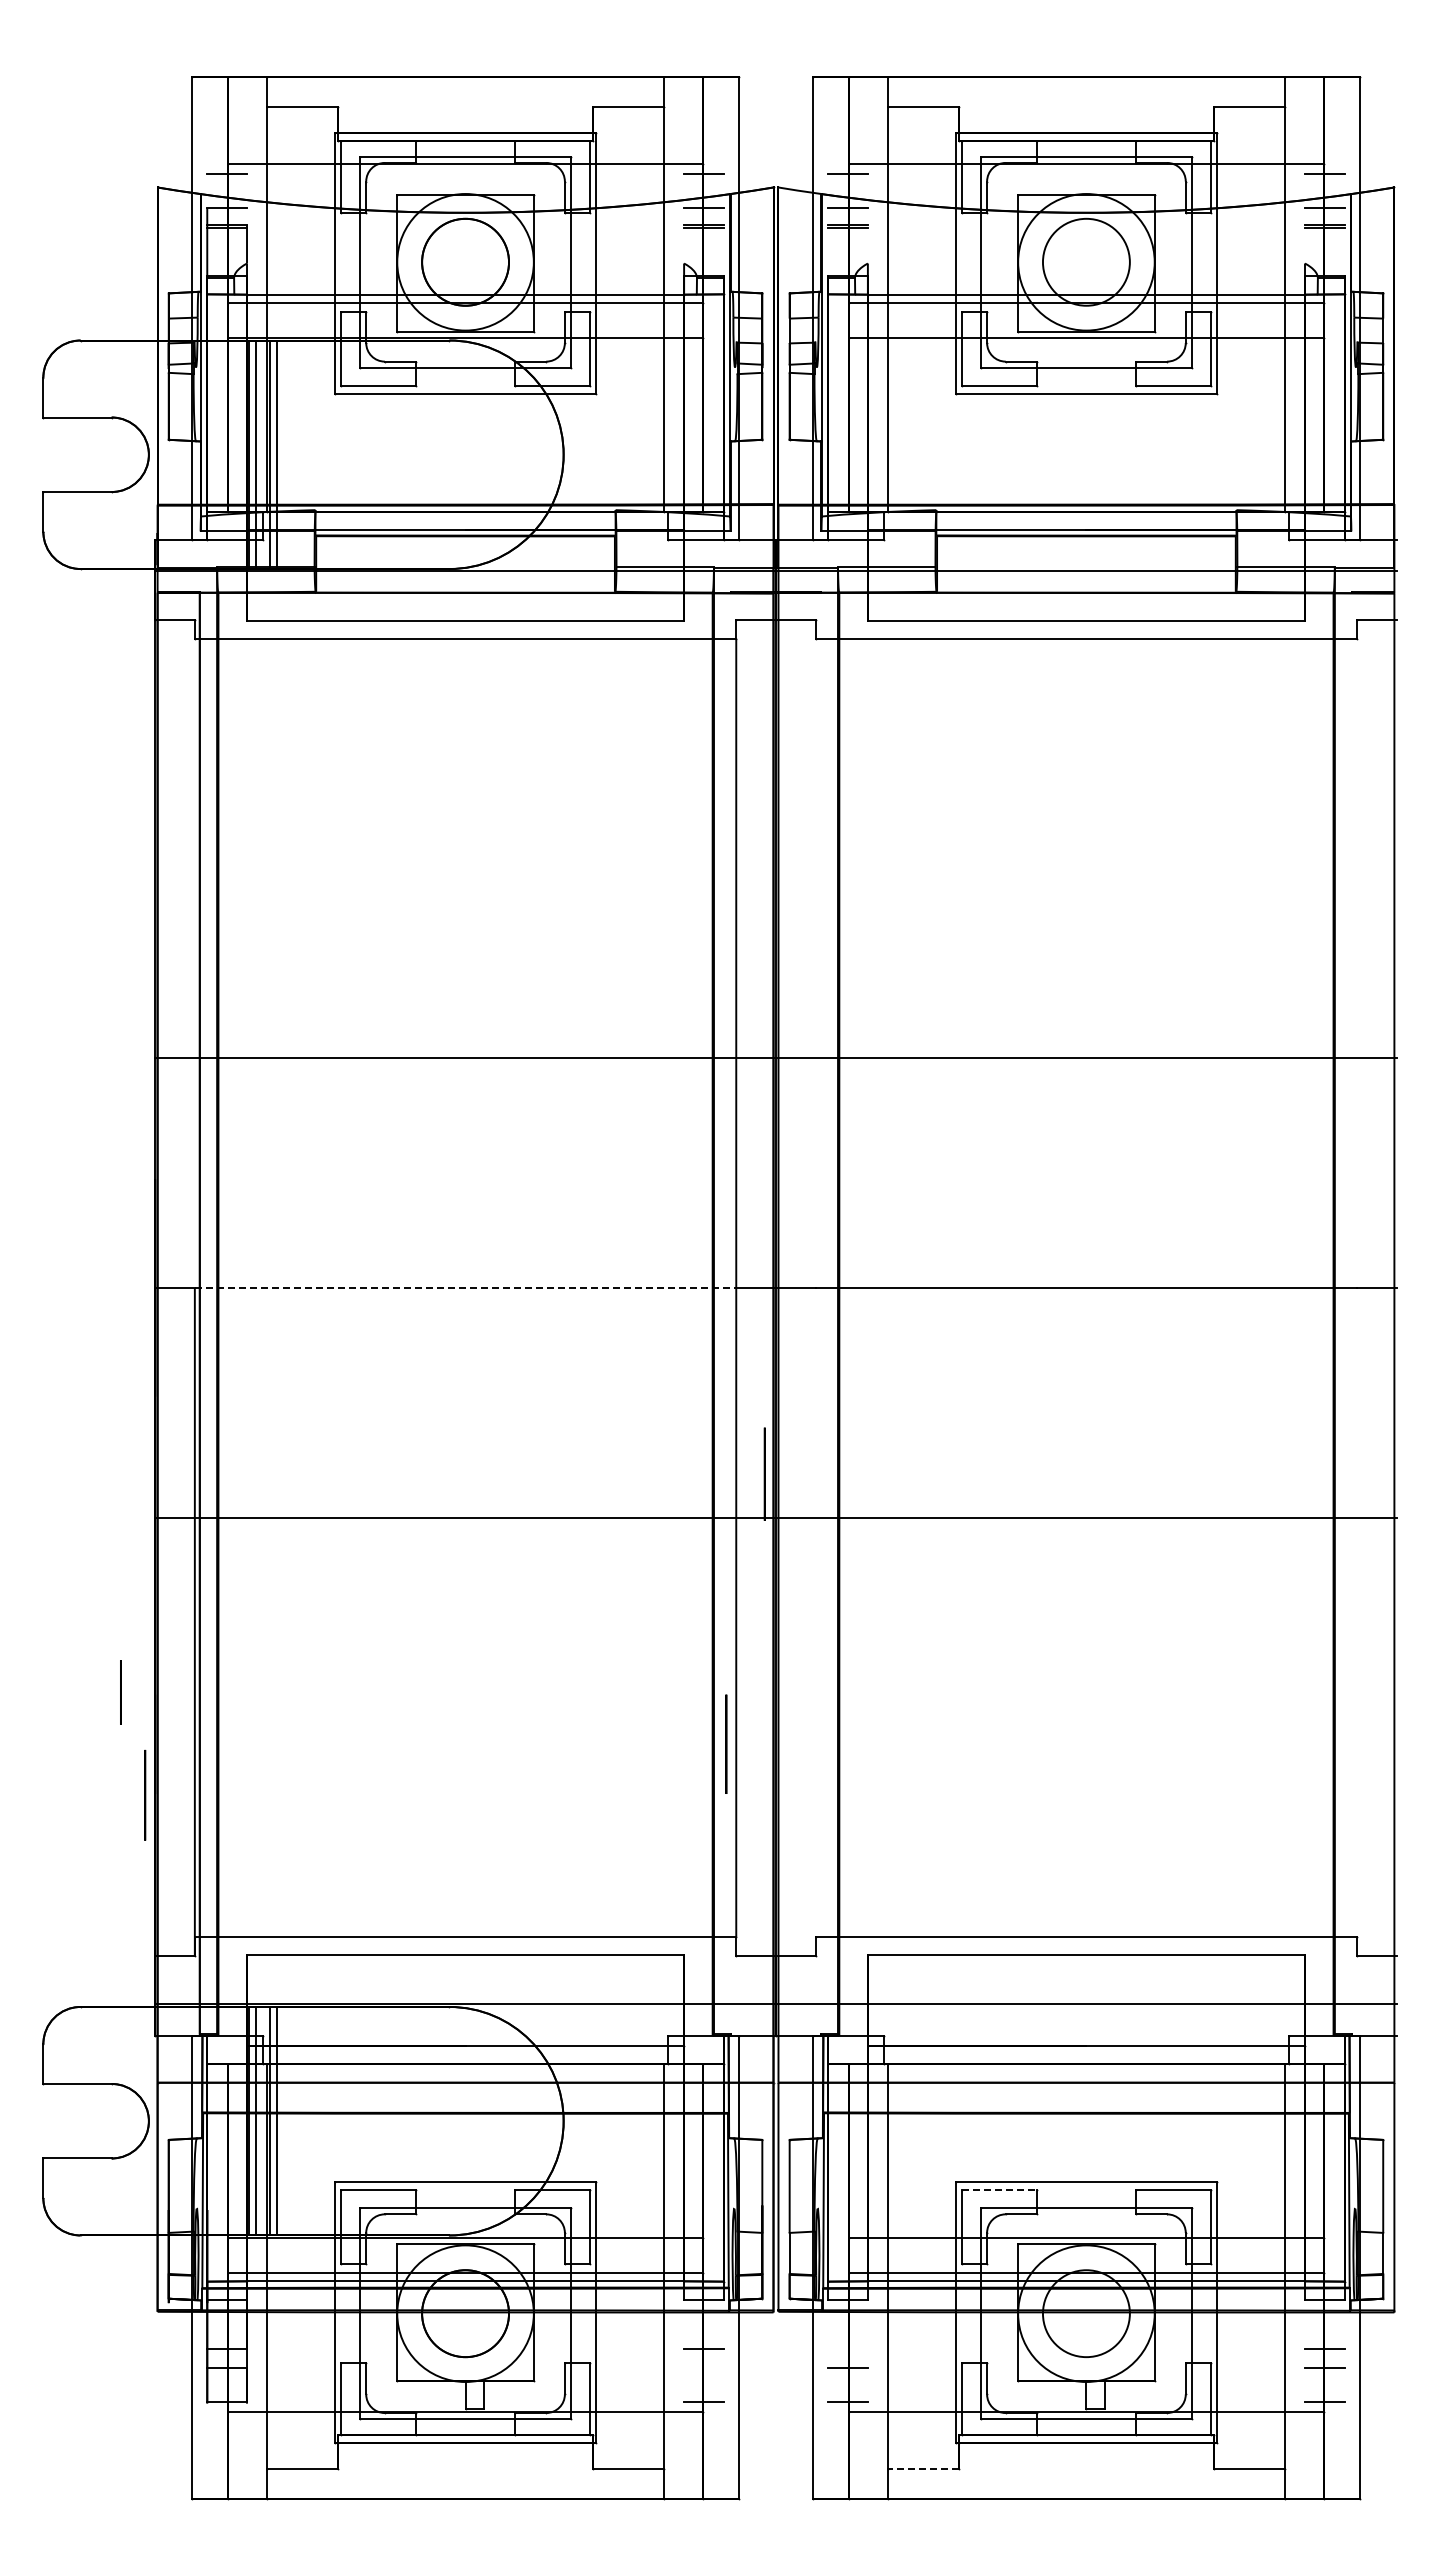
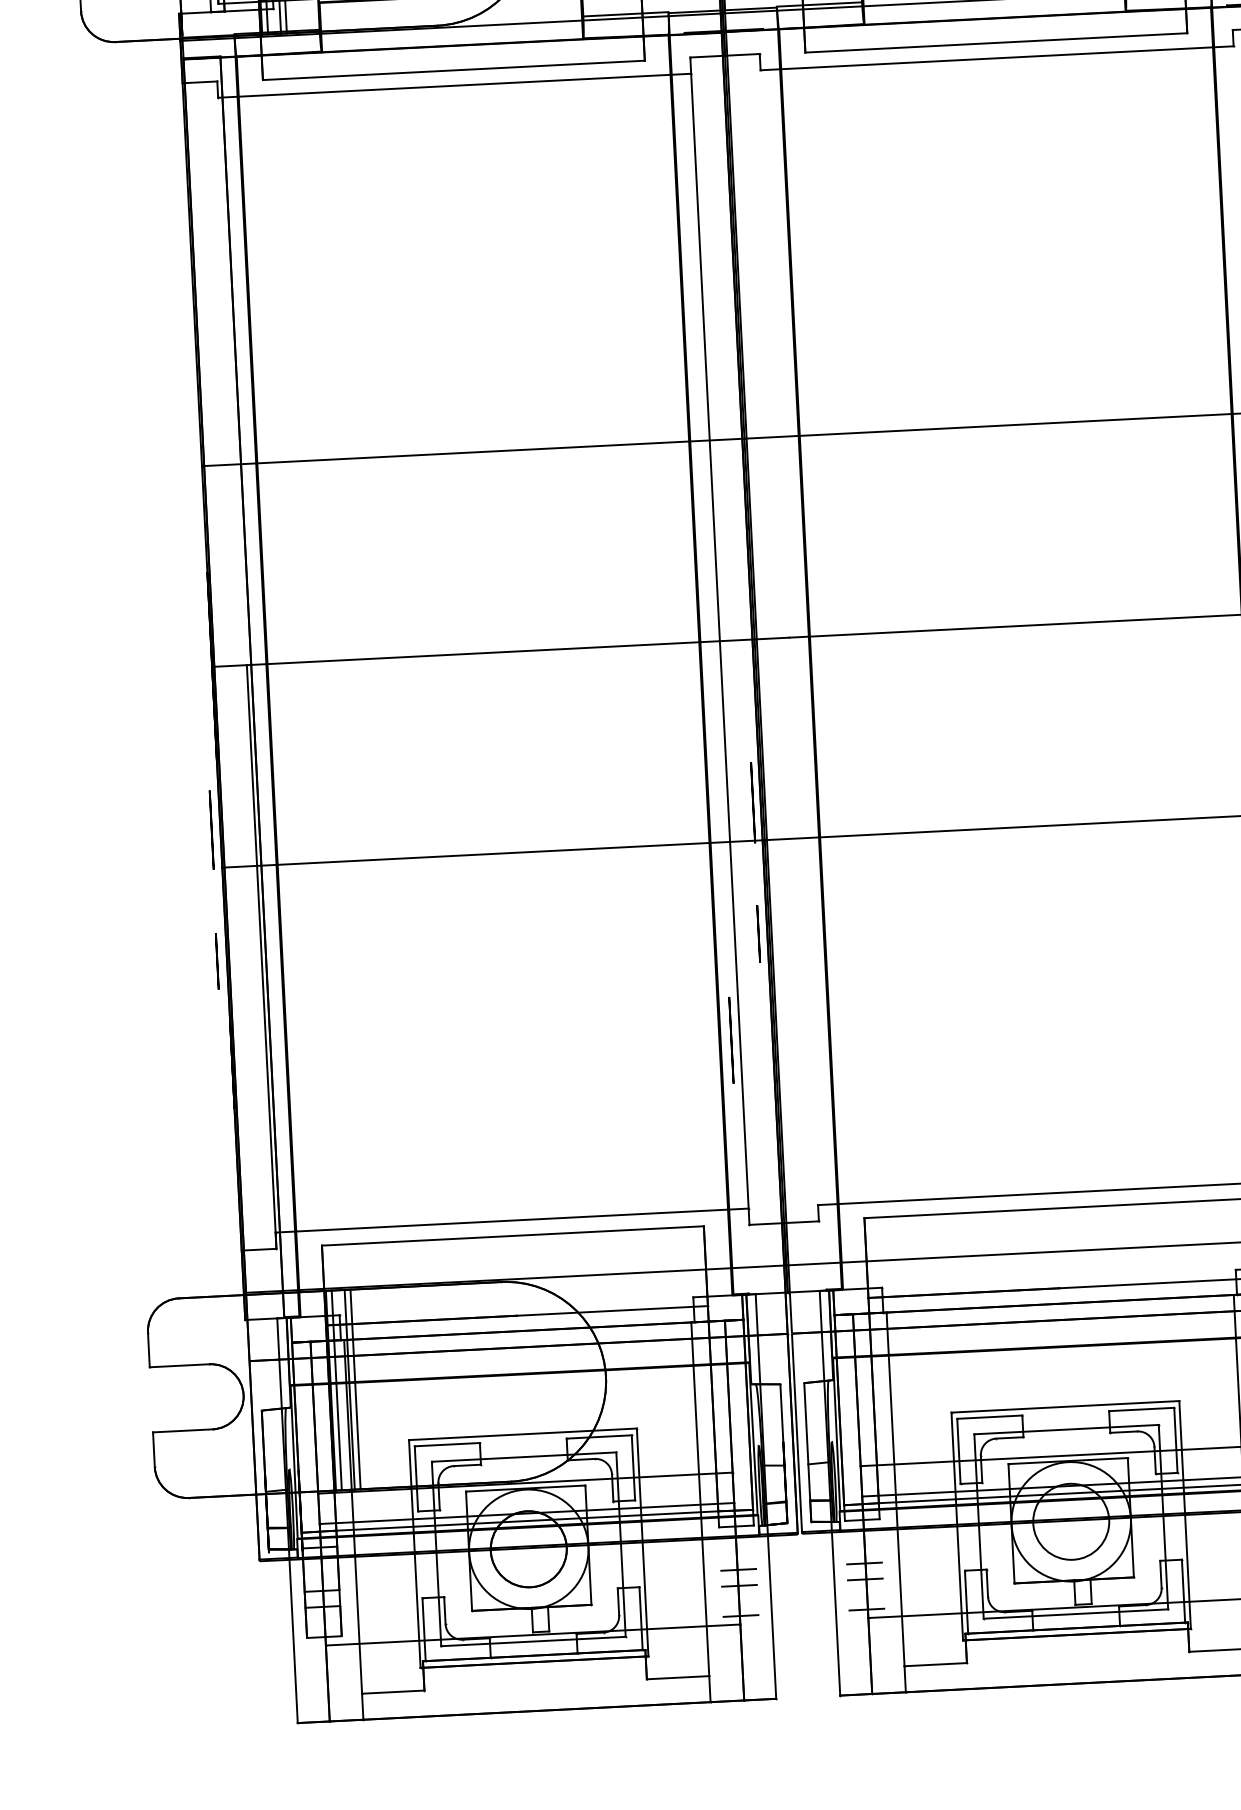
line: (465, 1288) -> (483, 653), dashed -> solid
circle: (763, 1624) -> (758, 933), added
circle: (120, 1692) -> (216, 961), moved
circle: (145, 1794) -> (211, 829), moved
line: (1000, 2189) -> (990, 1417), dashed -> solid
line: (847, 2349) -> (864, 1563), added
line: (703, 2367) -> (739, 1585), added
line: (923, 2468) -> (935, 1664), dashed -> solid

